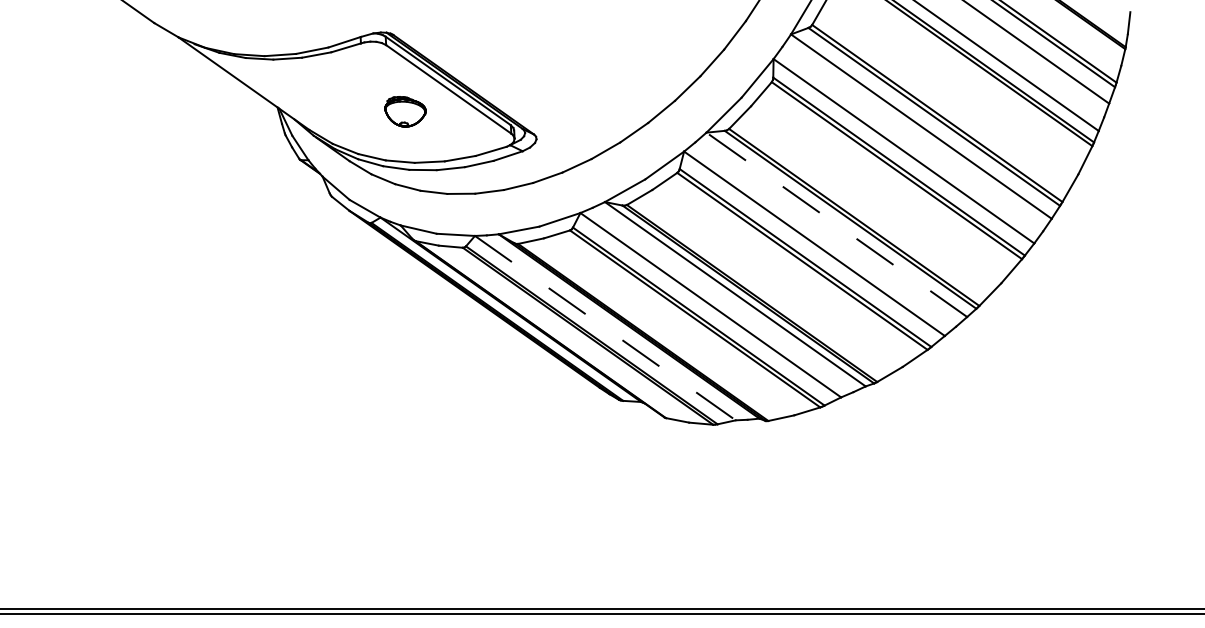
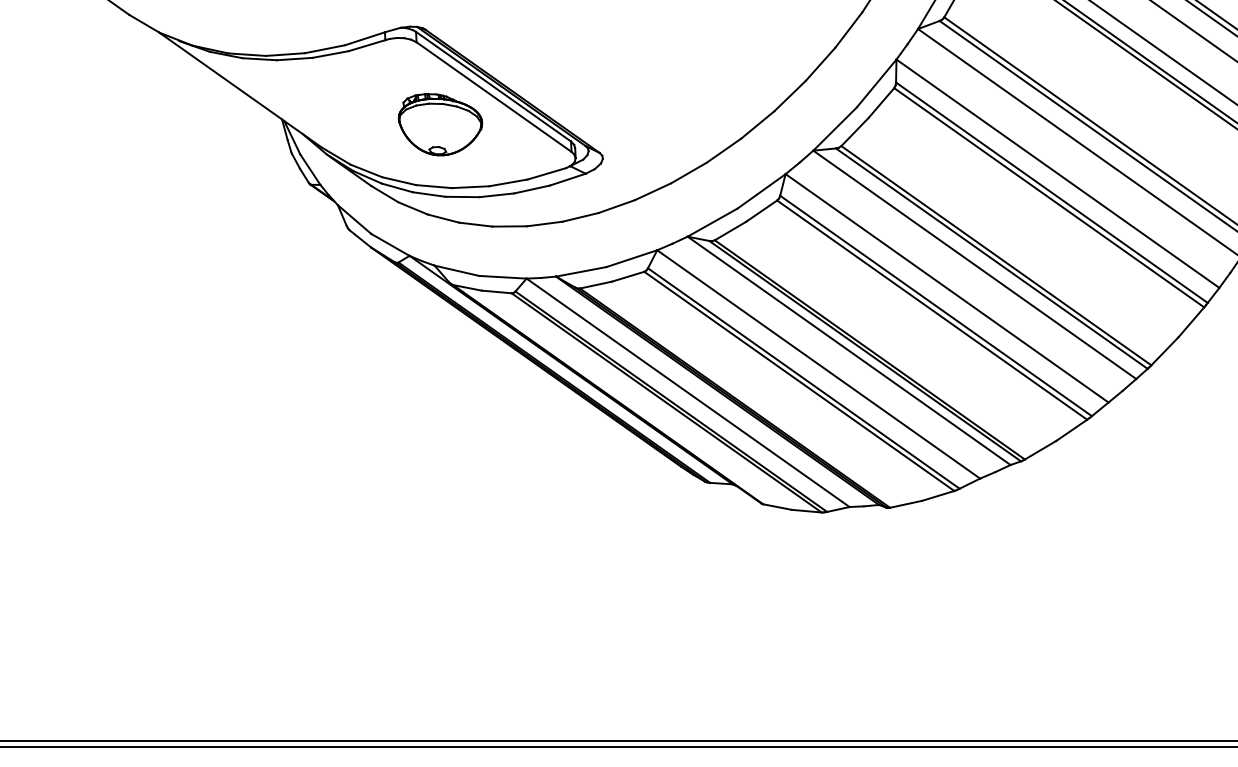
part: (405, 111) -> (440, 124), size x1.67
line: (836, 224) -> (974, 264), dashed -> solid
line: (605, 328) -> (688, 393), dashed -> solid

